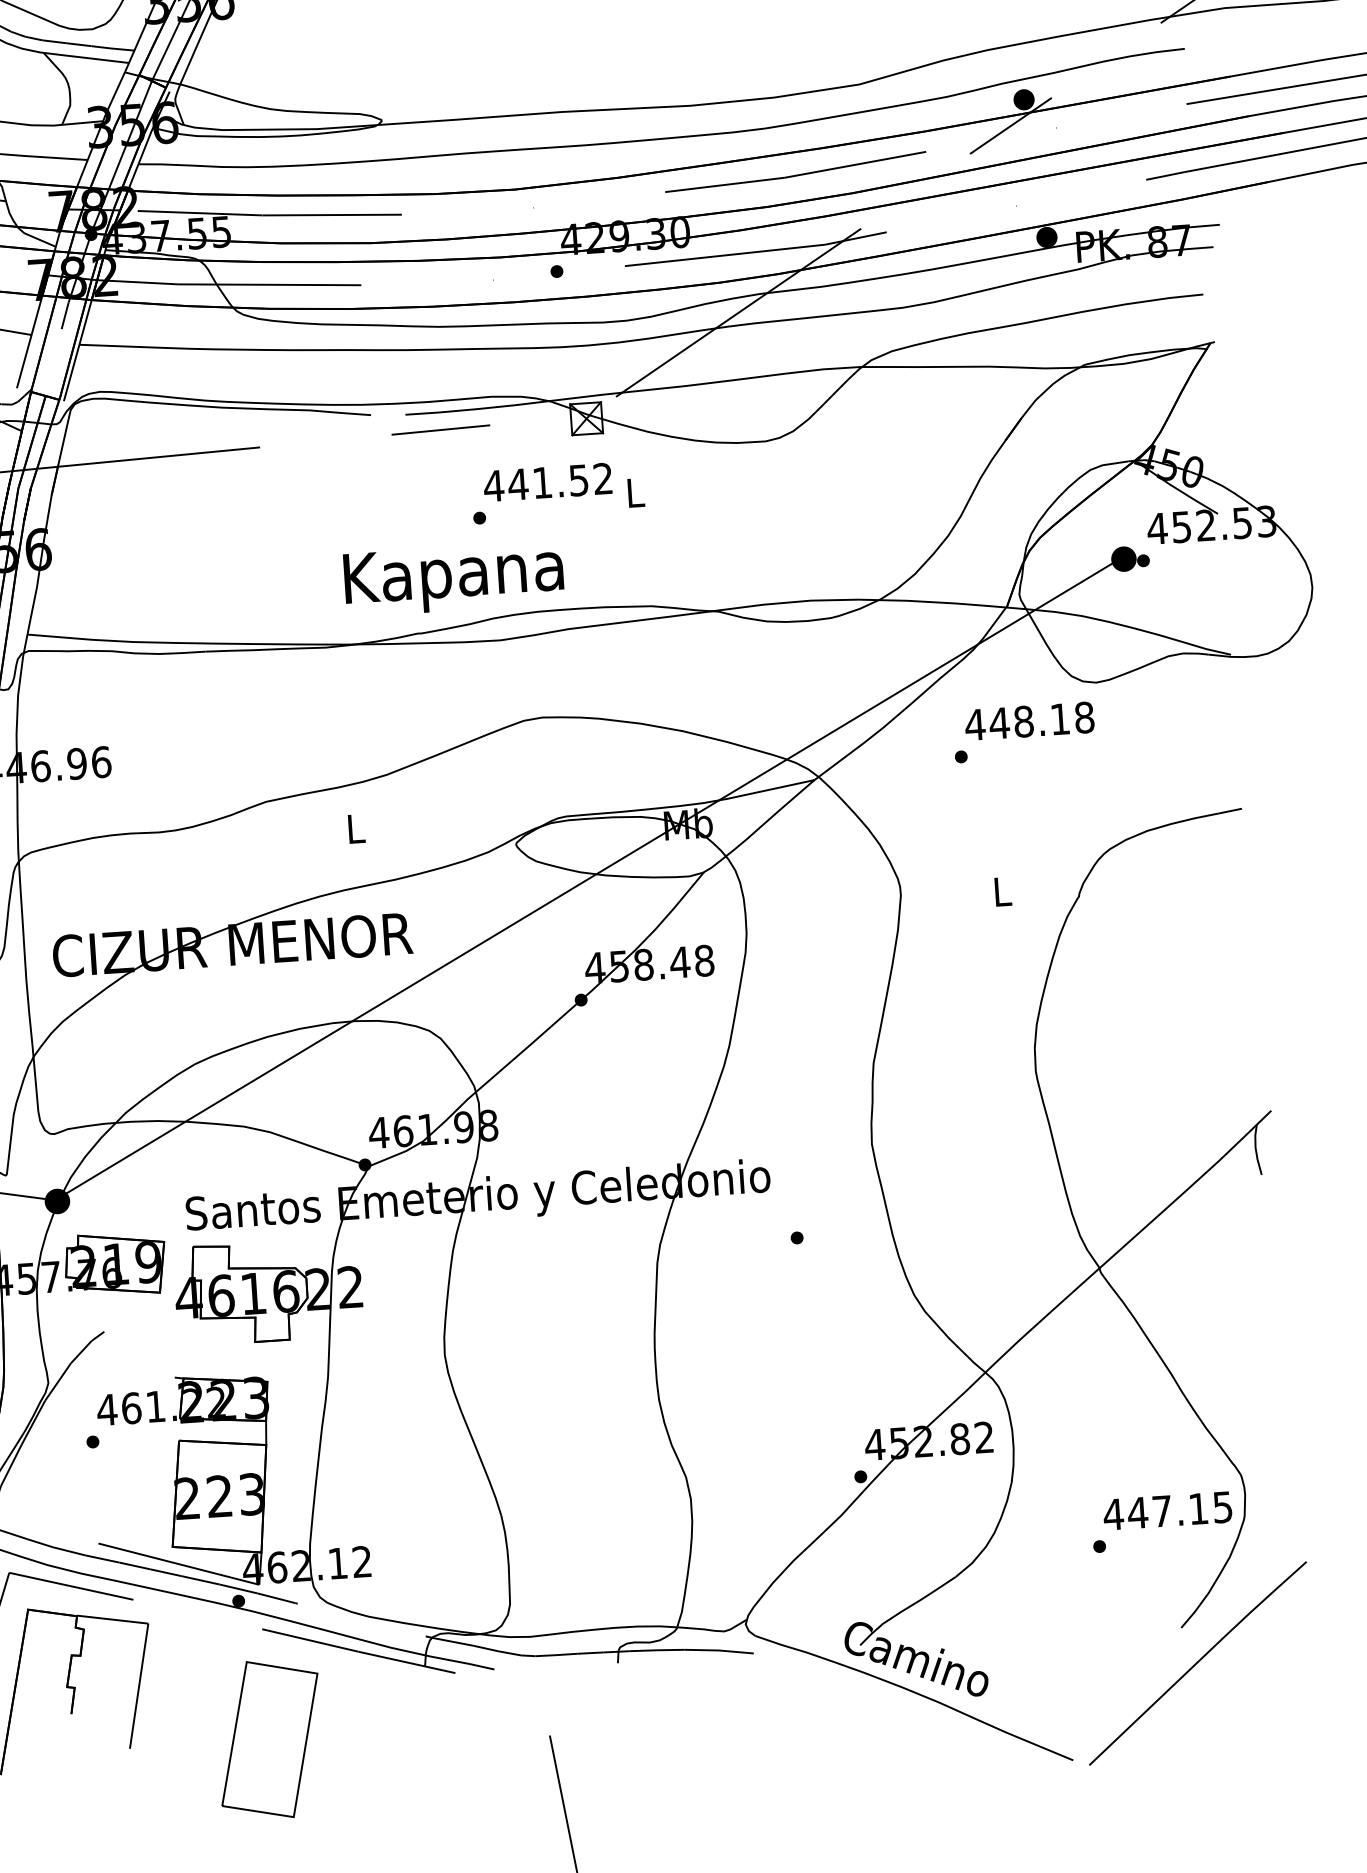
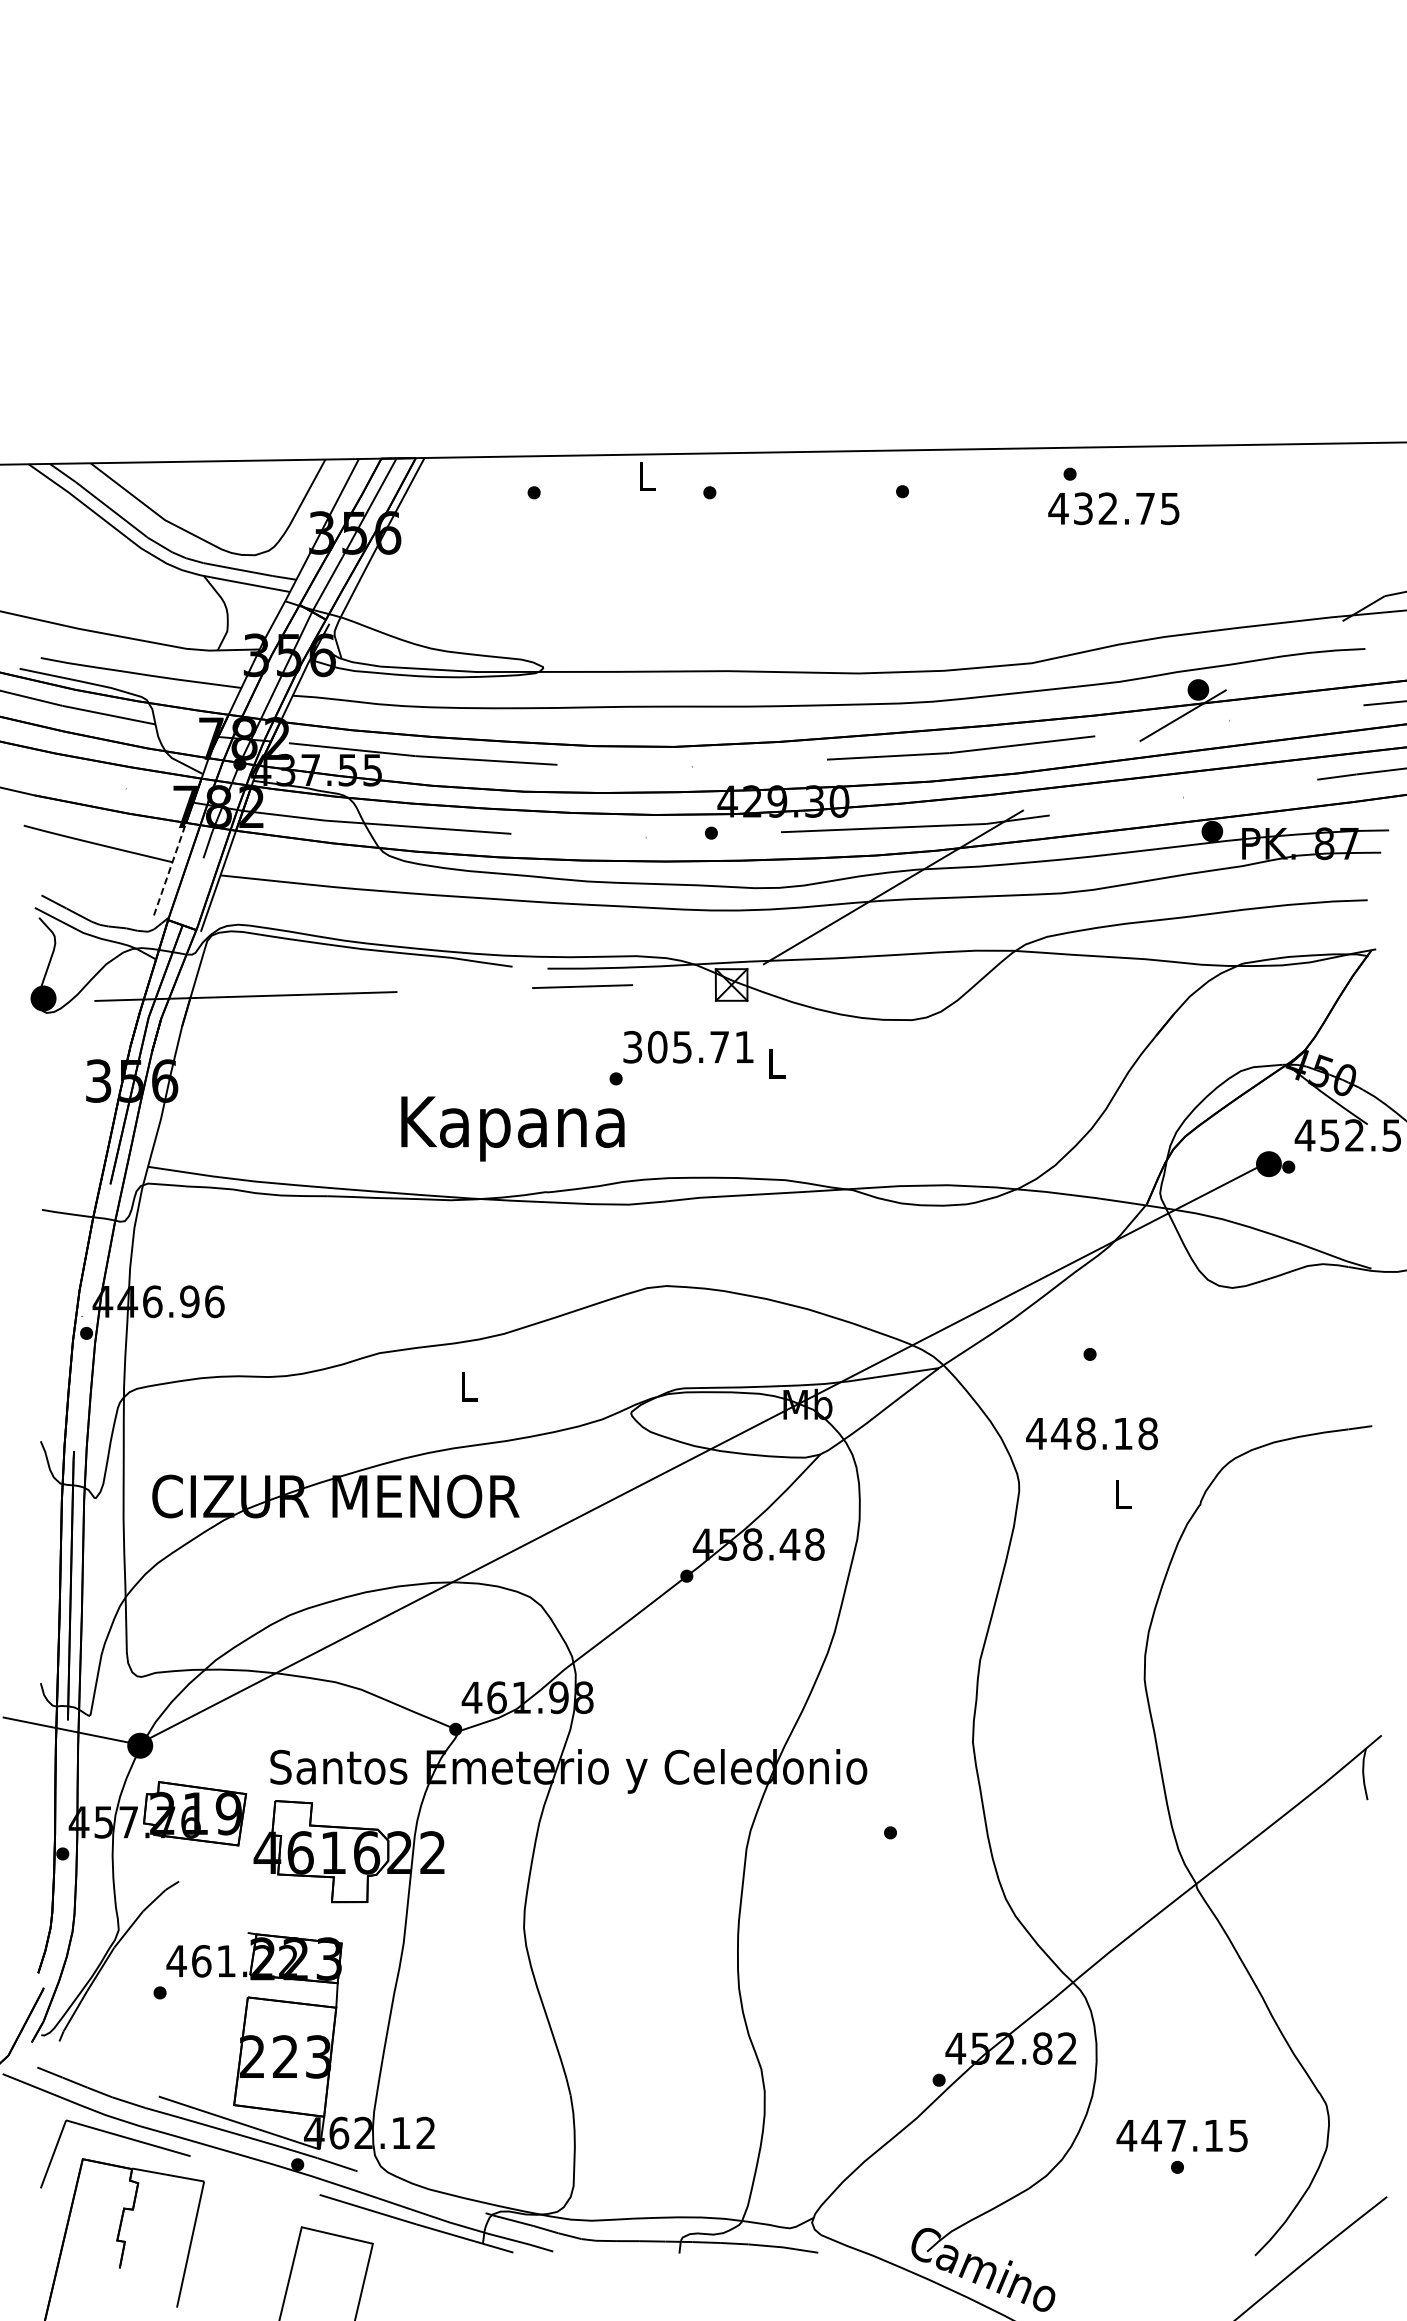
line: (30, 341) -> (170, 868), solid -> dashed
text: (547, 481) -> (687, 1046), 441.52 -> 305.71
text: (453, 578) -> (512, 1128), moved
text: (1029, 721) -> (1091, 1433), moved
text: (1167, 1511) -> (1181, 2136), moved

